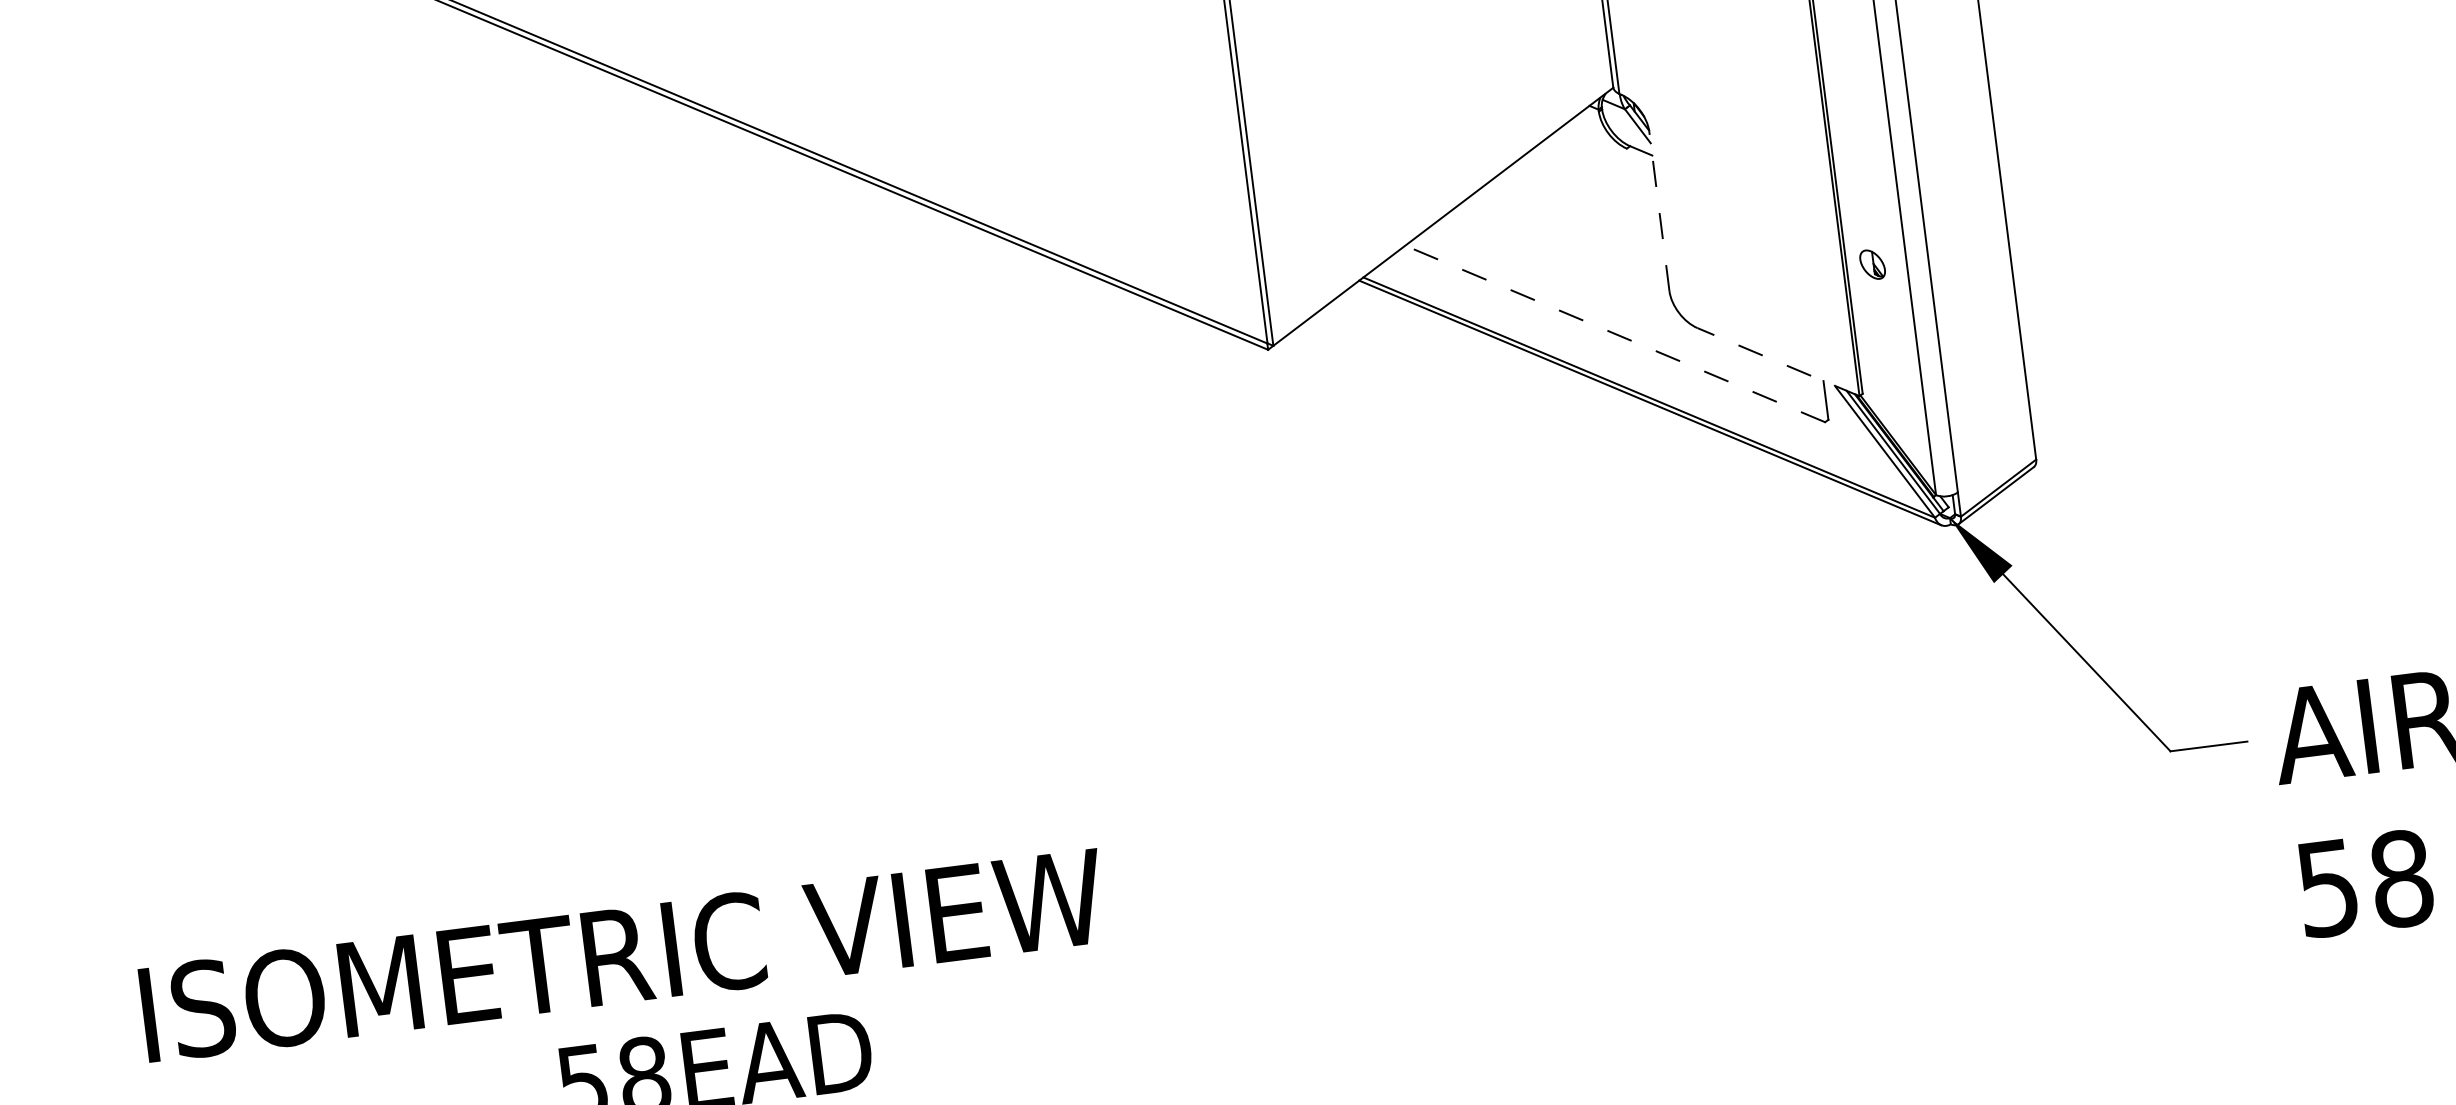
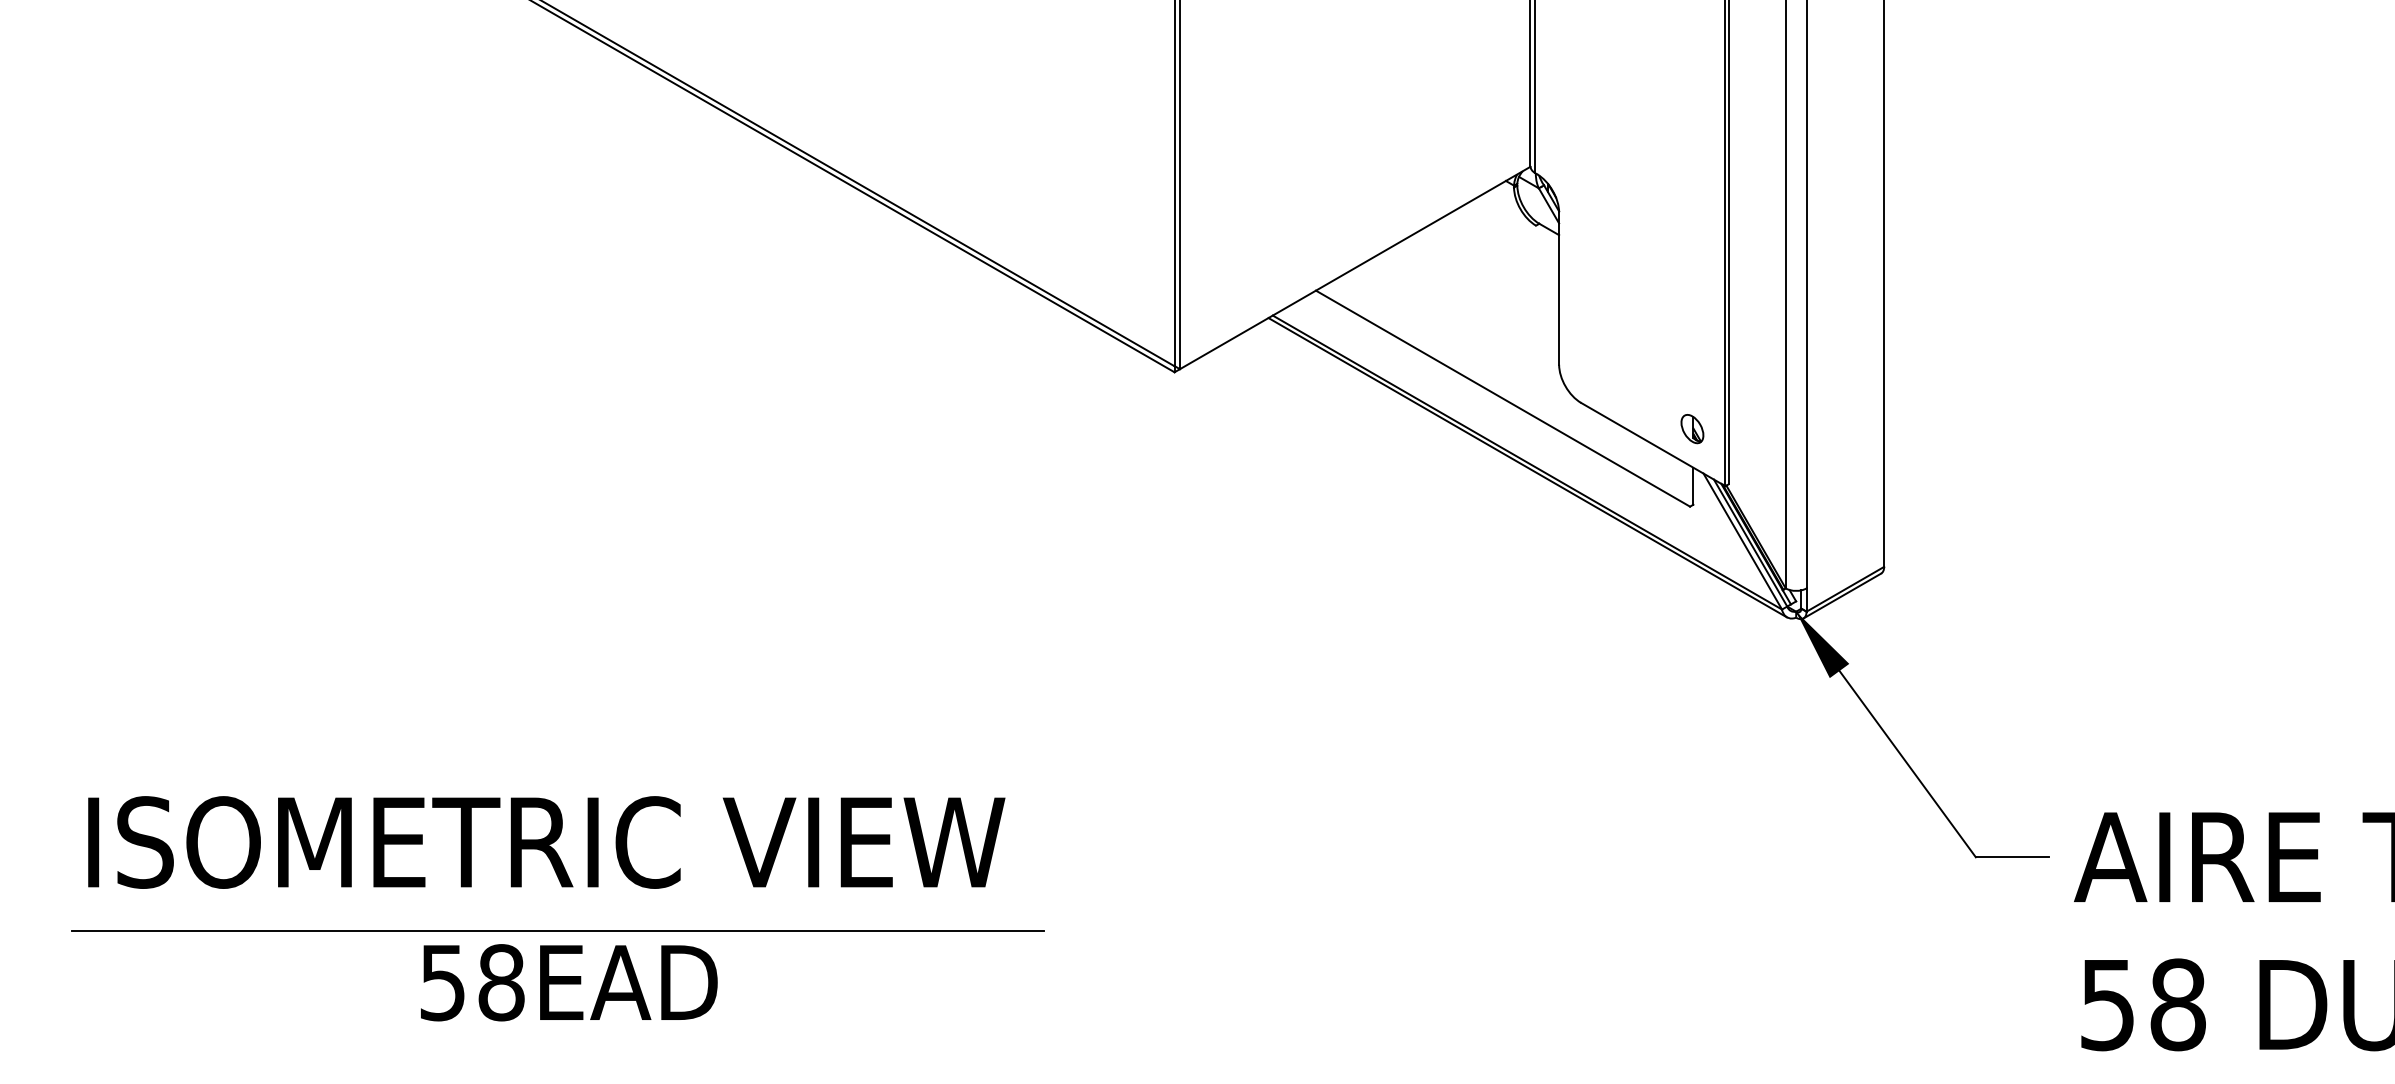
line: (1659, 211) -> (1559, 288), dashed -> solid
part: (1872, 265) -> (1692, 429), moved
line: (1615, 333) -> (1503, 398), dashed -> solid
line: (1777, 362) -> (1652, 444), dashed -> solid
text: (622, 955) -> (546, 842), moved
line: (696, 1016) -> (557, 931), added

